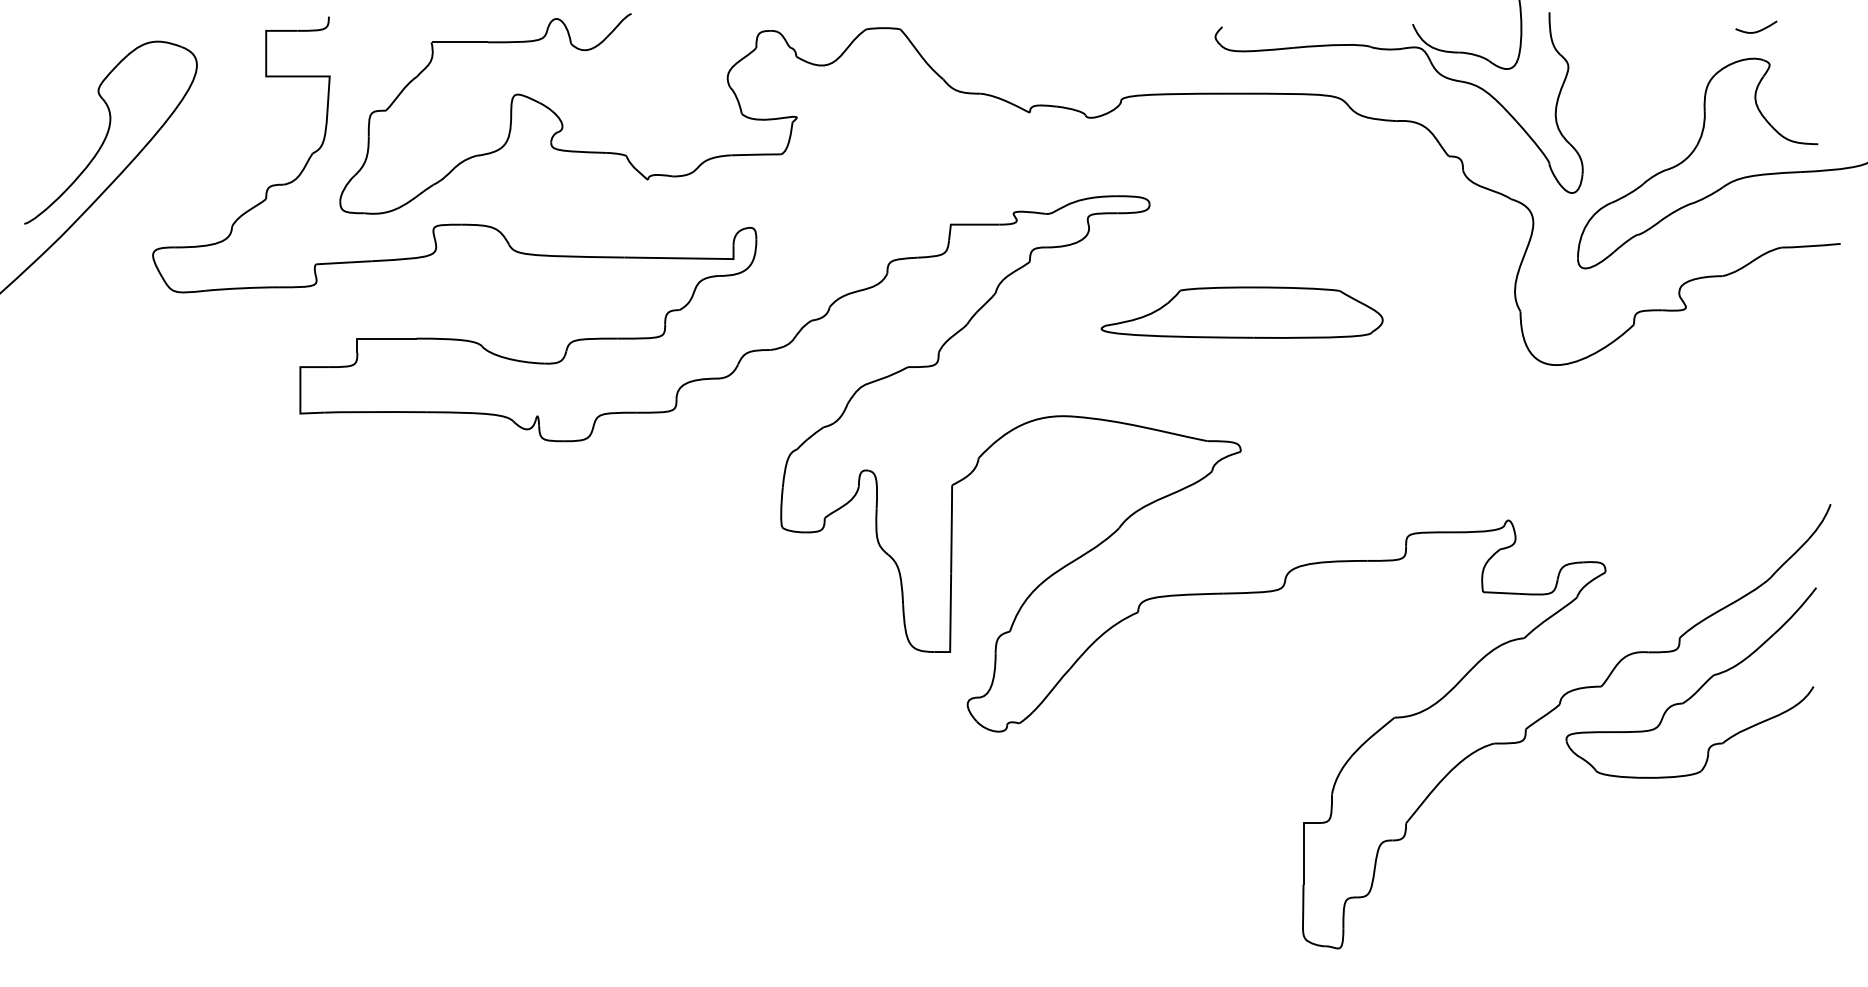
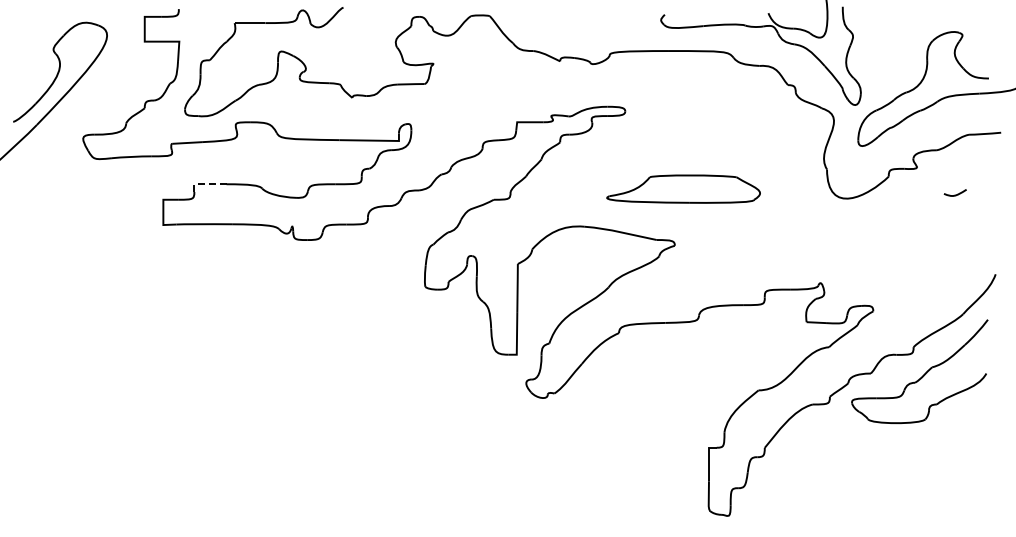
curve: (1754, 30) -> (954, 194), moved
part: (1241, 311) -> (683, 188), moved
line: (379, 339) -> (206, 184), solid -> dashed

